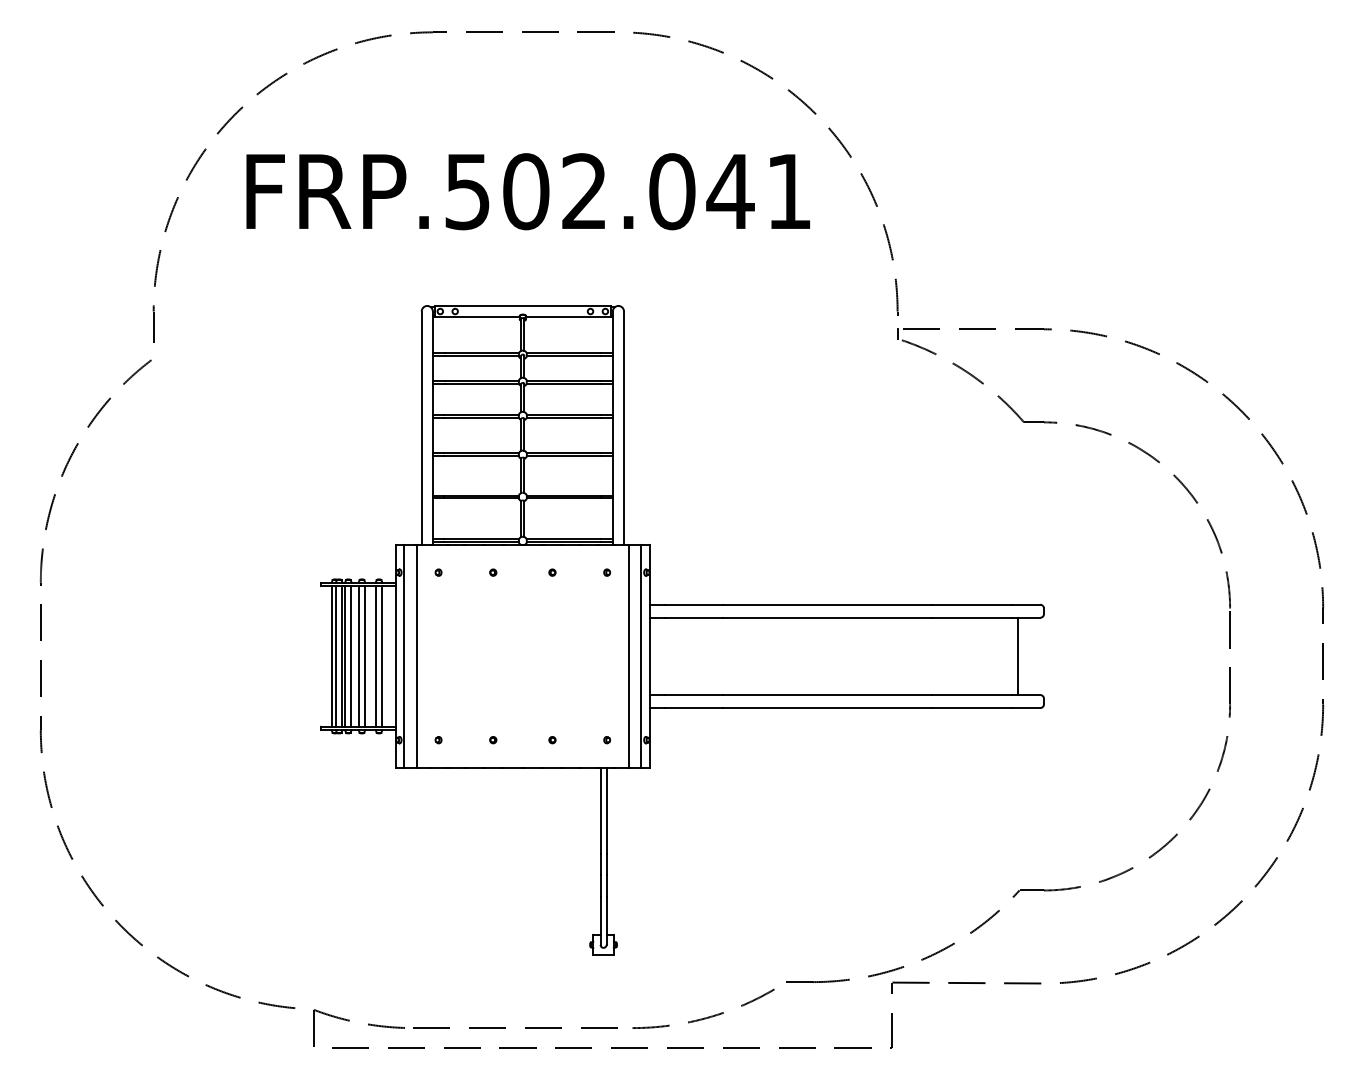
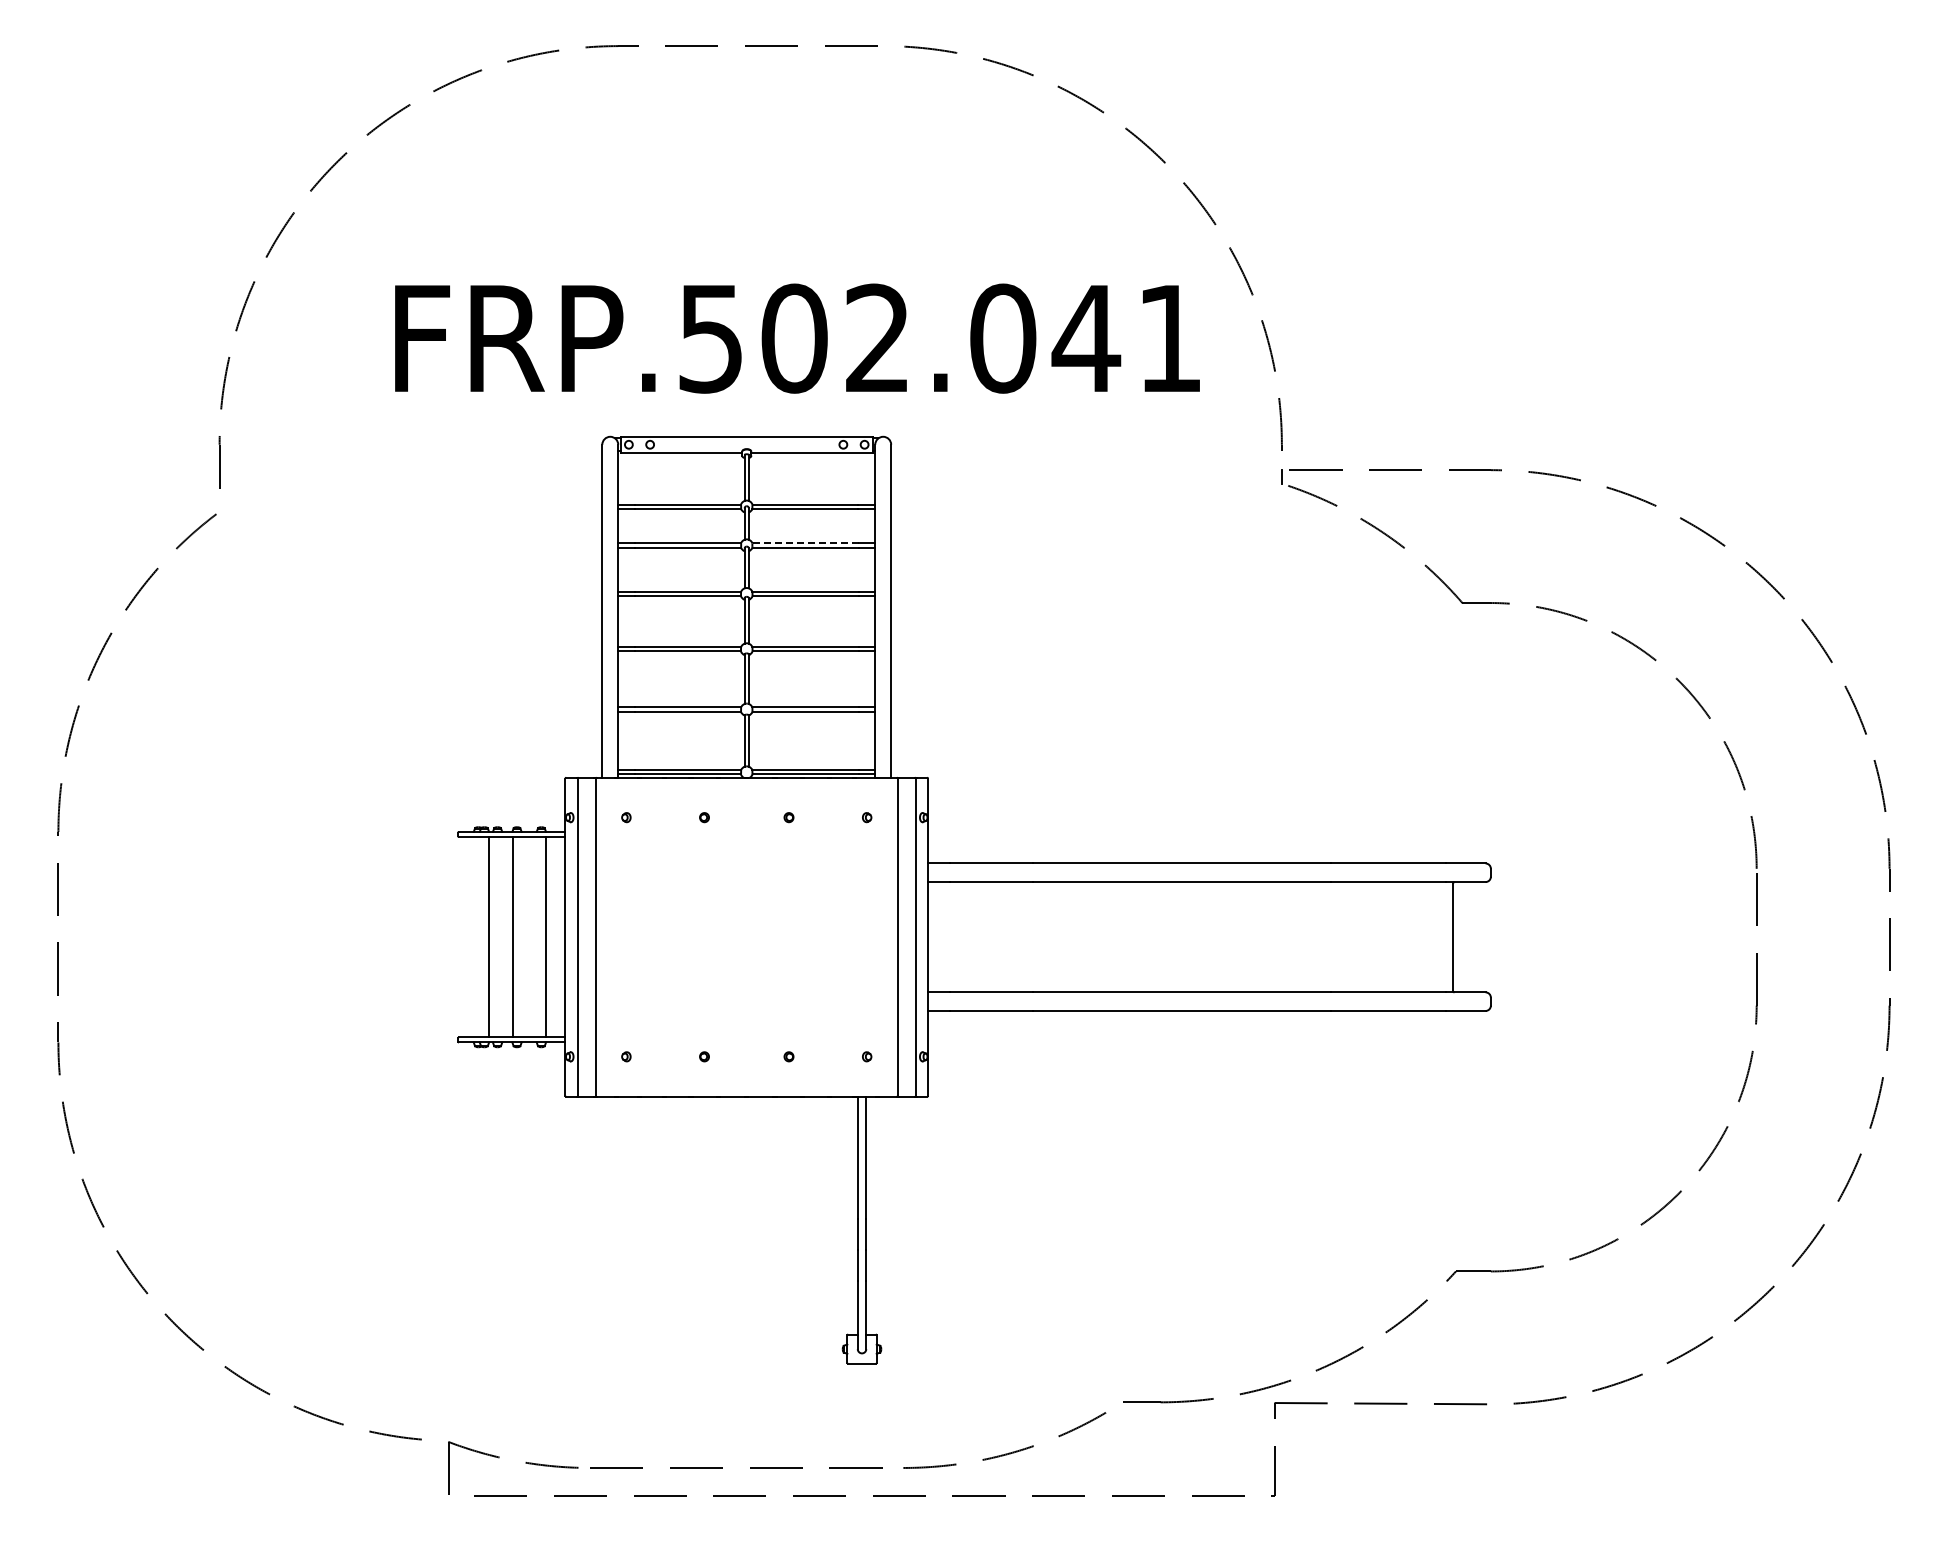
text: (528, 191) -> (797, 338), moved
line: (563, 380) -> (805, 543), solid -> dashed
line: (332, 656) -> (474, 937), removed
line: (336, 656) -> (480, 937), removed
line: (345, 656) -> (493, 937), removed
line: (351, 656) -> (501, 937), removed
line: (365, 656) -> (521, 937), removed
line: (376, 656) -> (537, 937), removed

